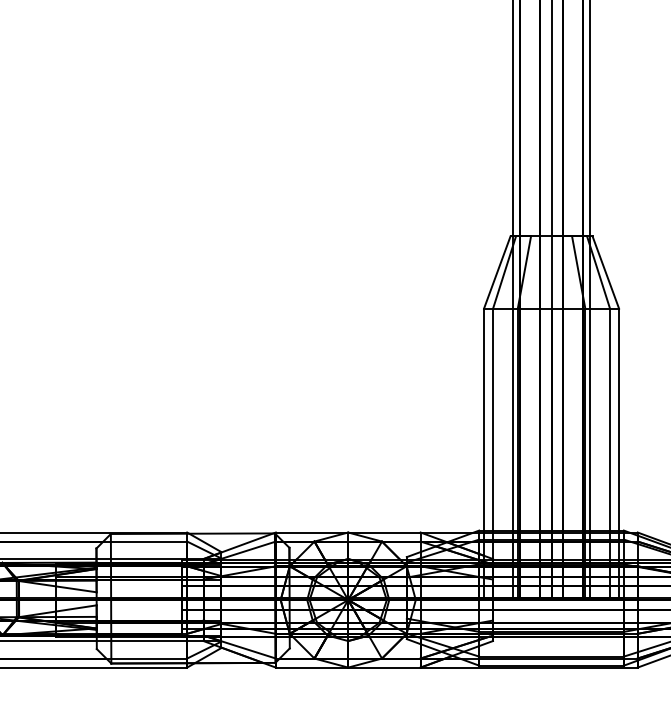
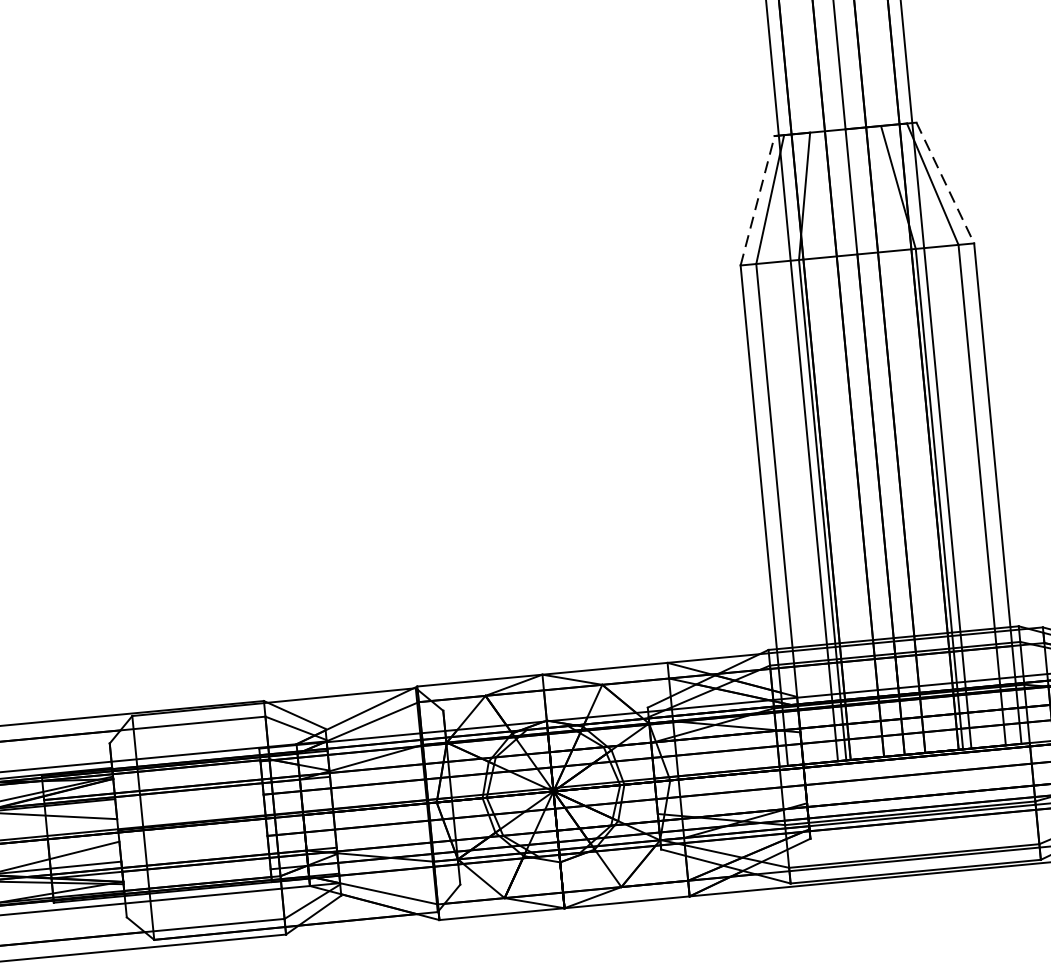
line: (497, 272) -> (758, 200), solid -> dashed
line: (605, 272) -> (944, 183), solid -> dashed

